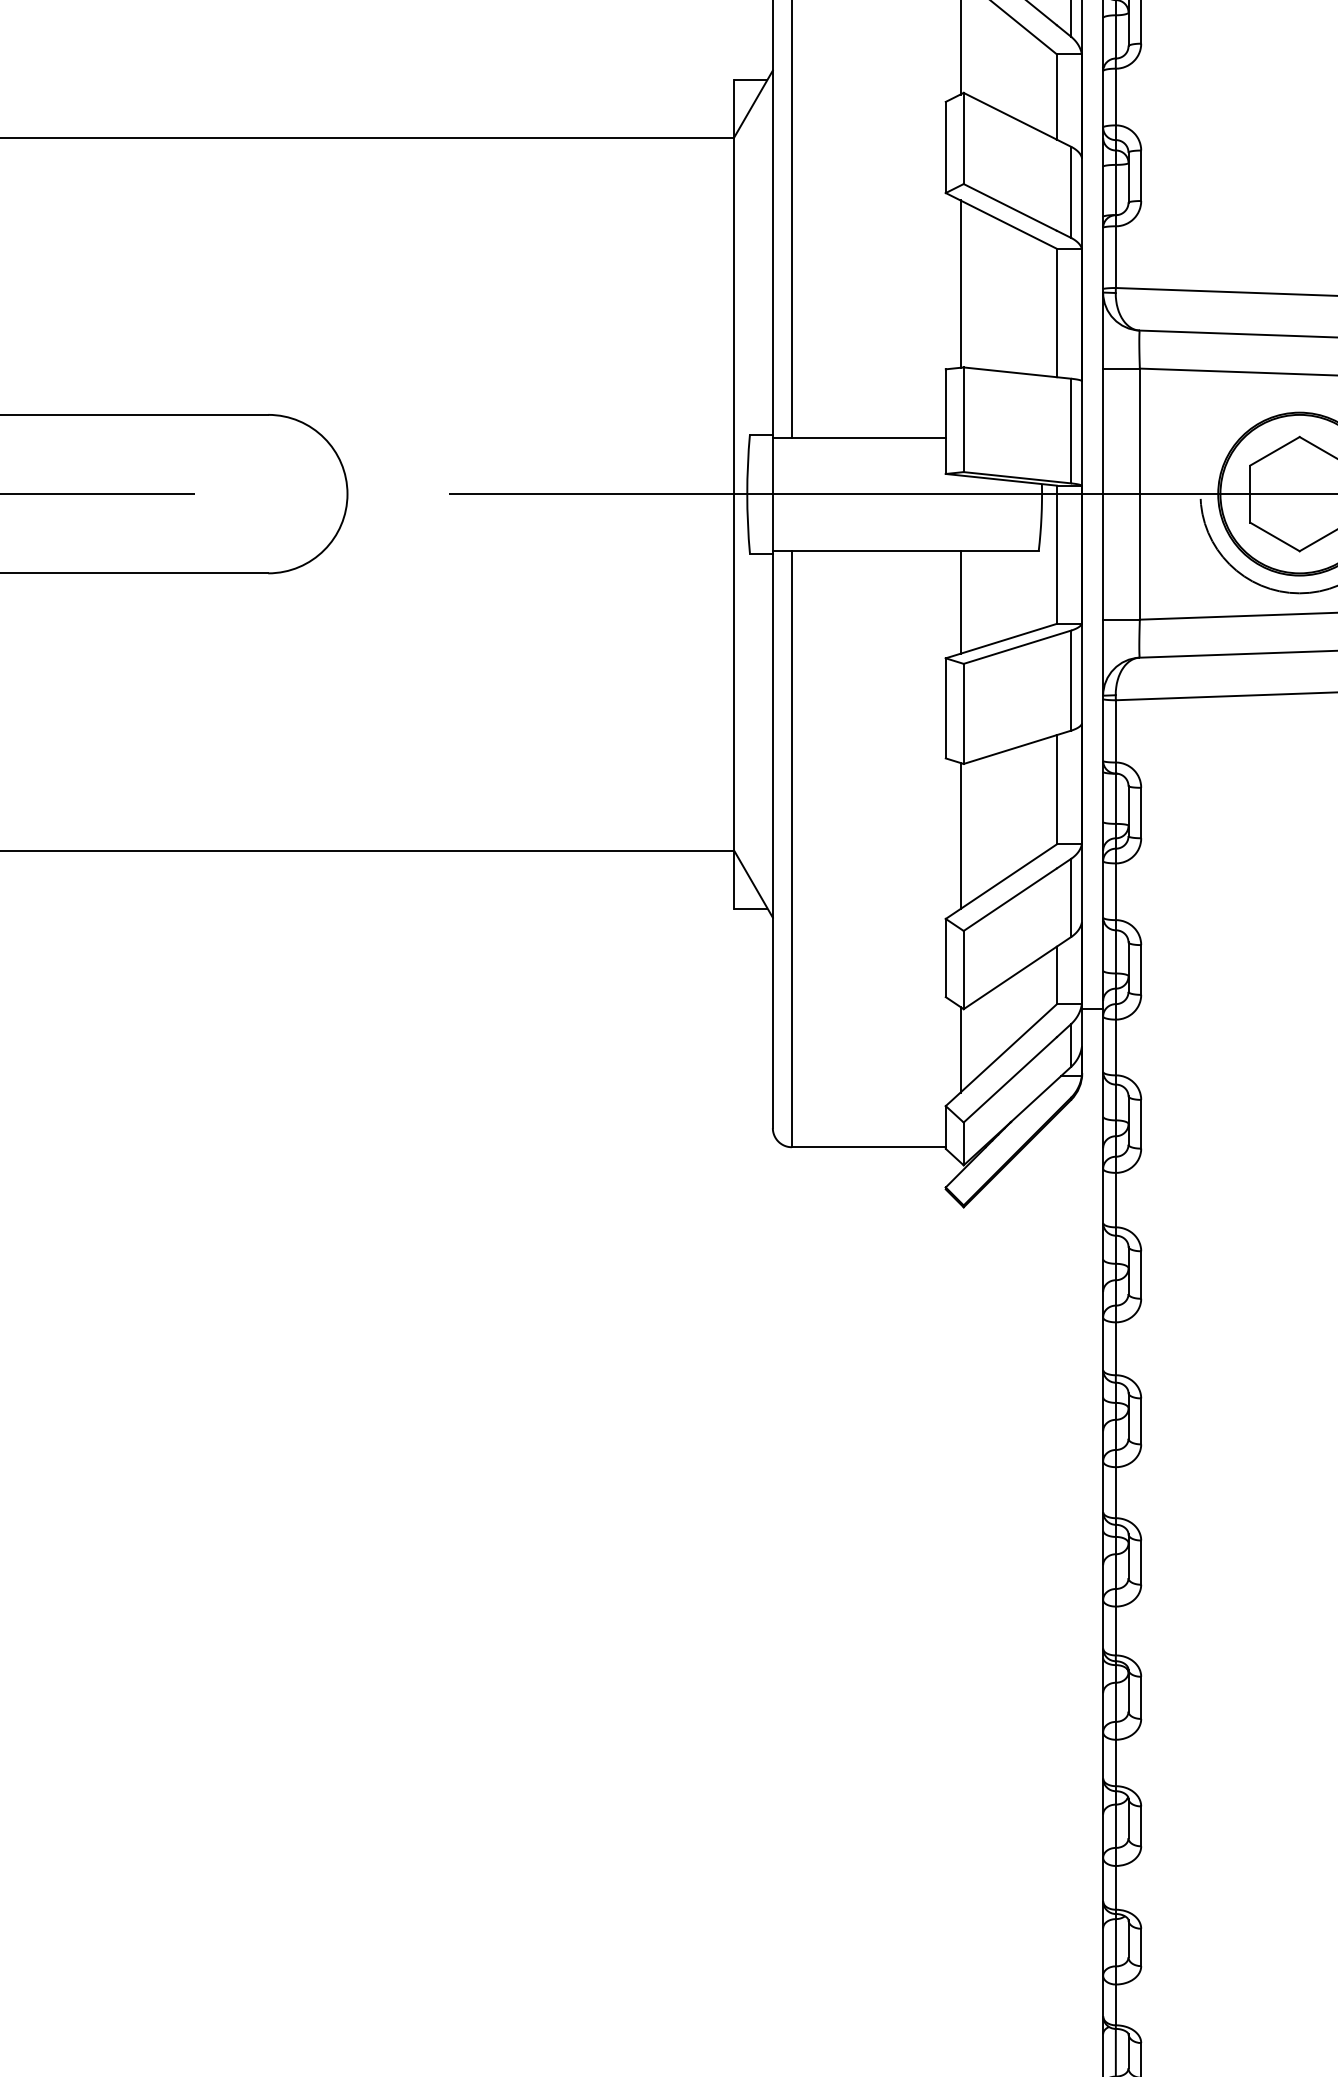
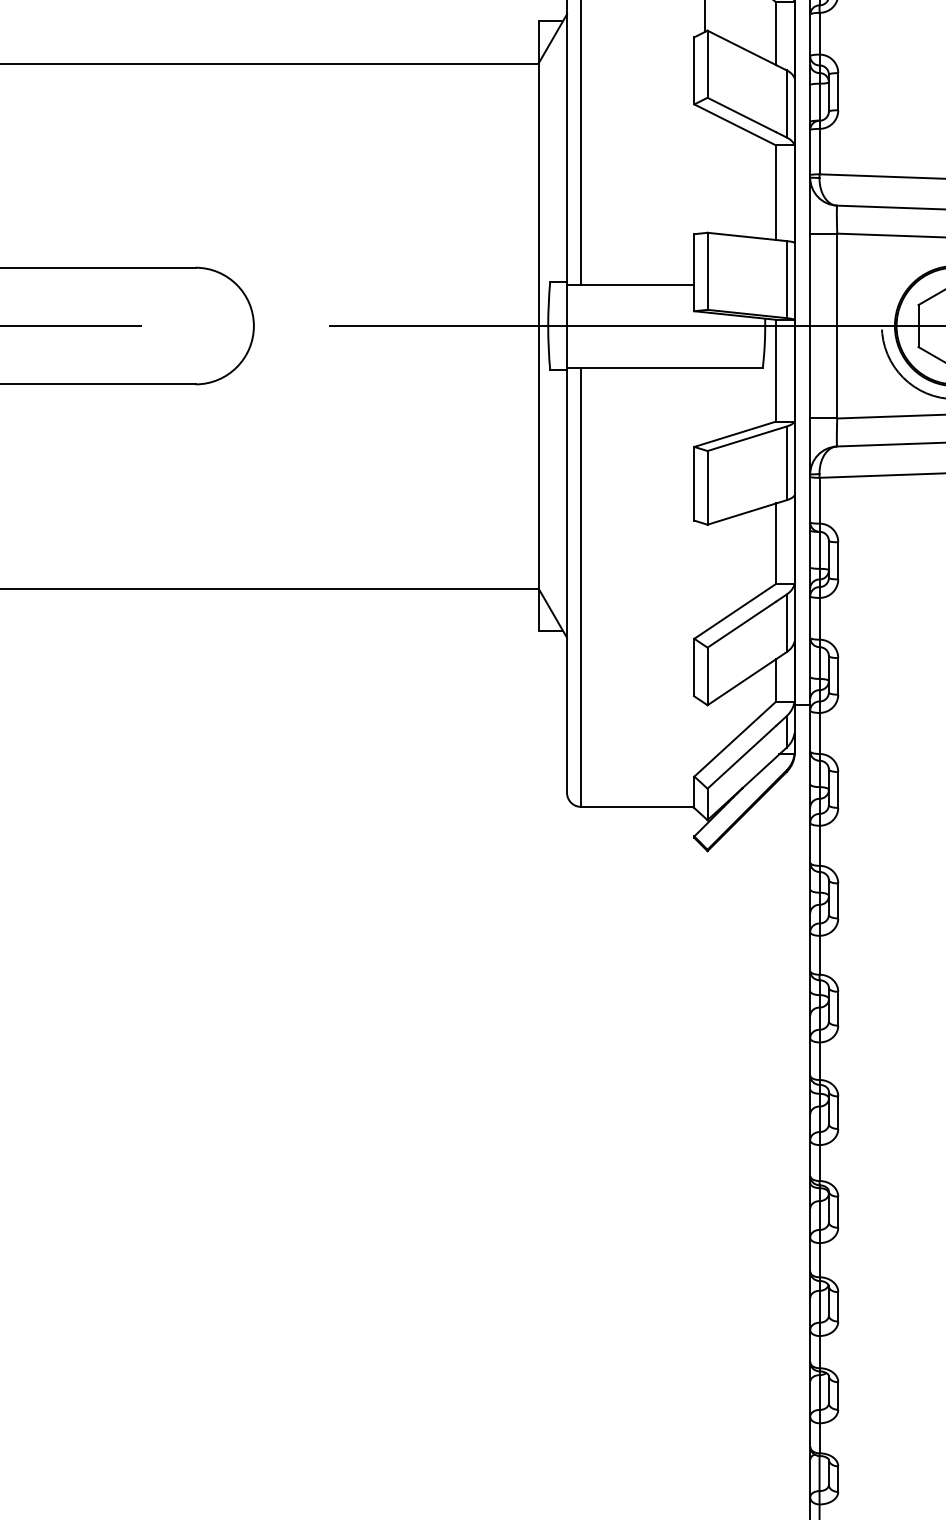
line: (960, 283) -> (705, 171), removed
line: (960, 601) -> (705, 405), removed
line: (960, 835) -> (705, 577), removed
line: (960, 1049) -> (705, 734), removed

